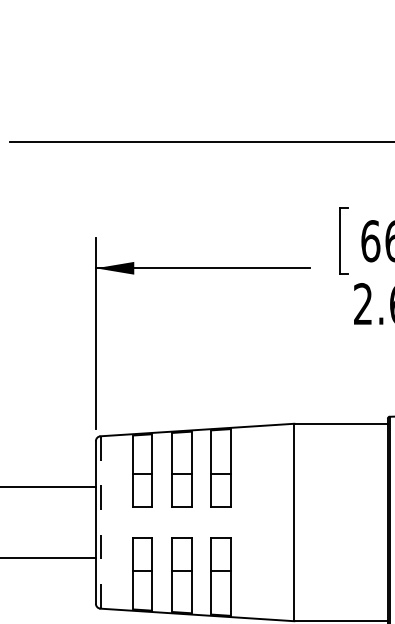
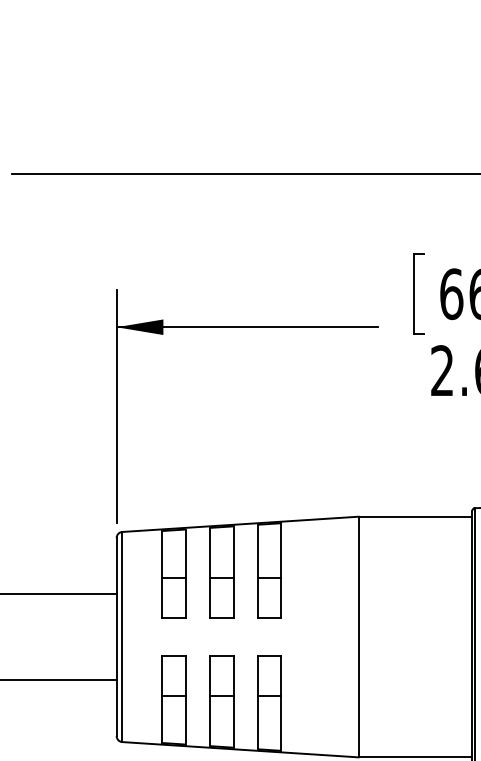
line: (100, 522) -> (122, 637), dashed -> solid

